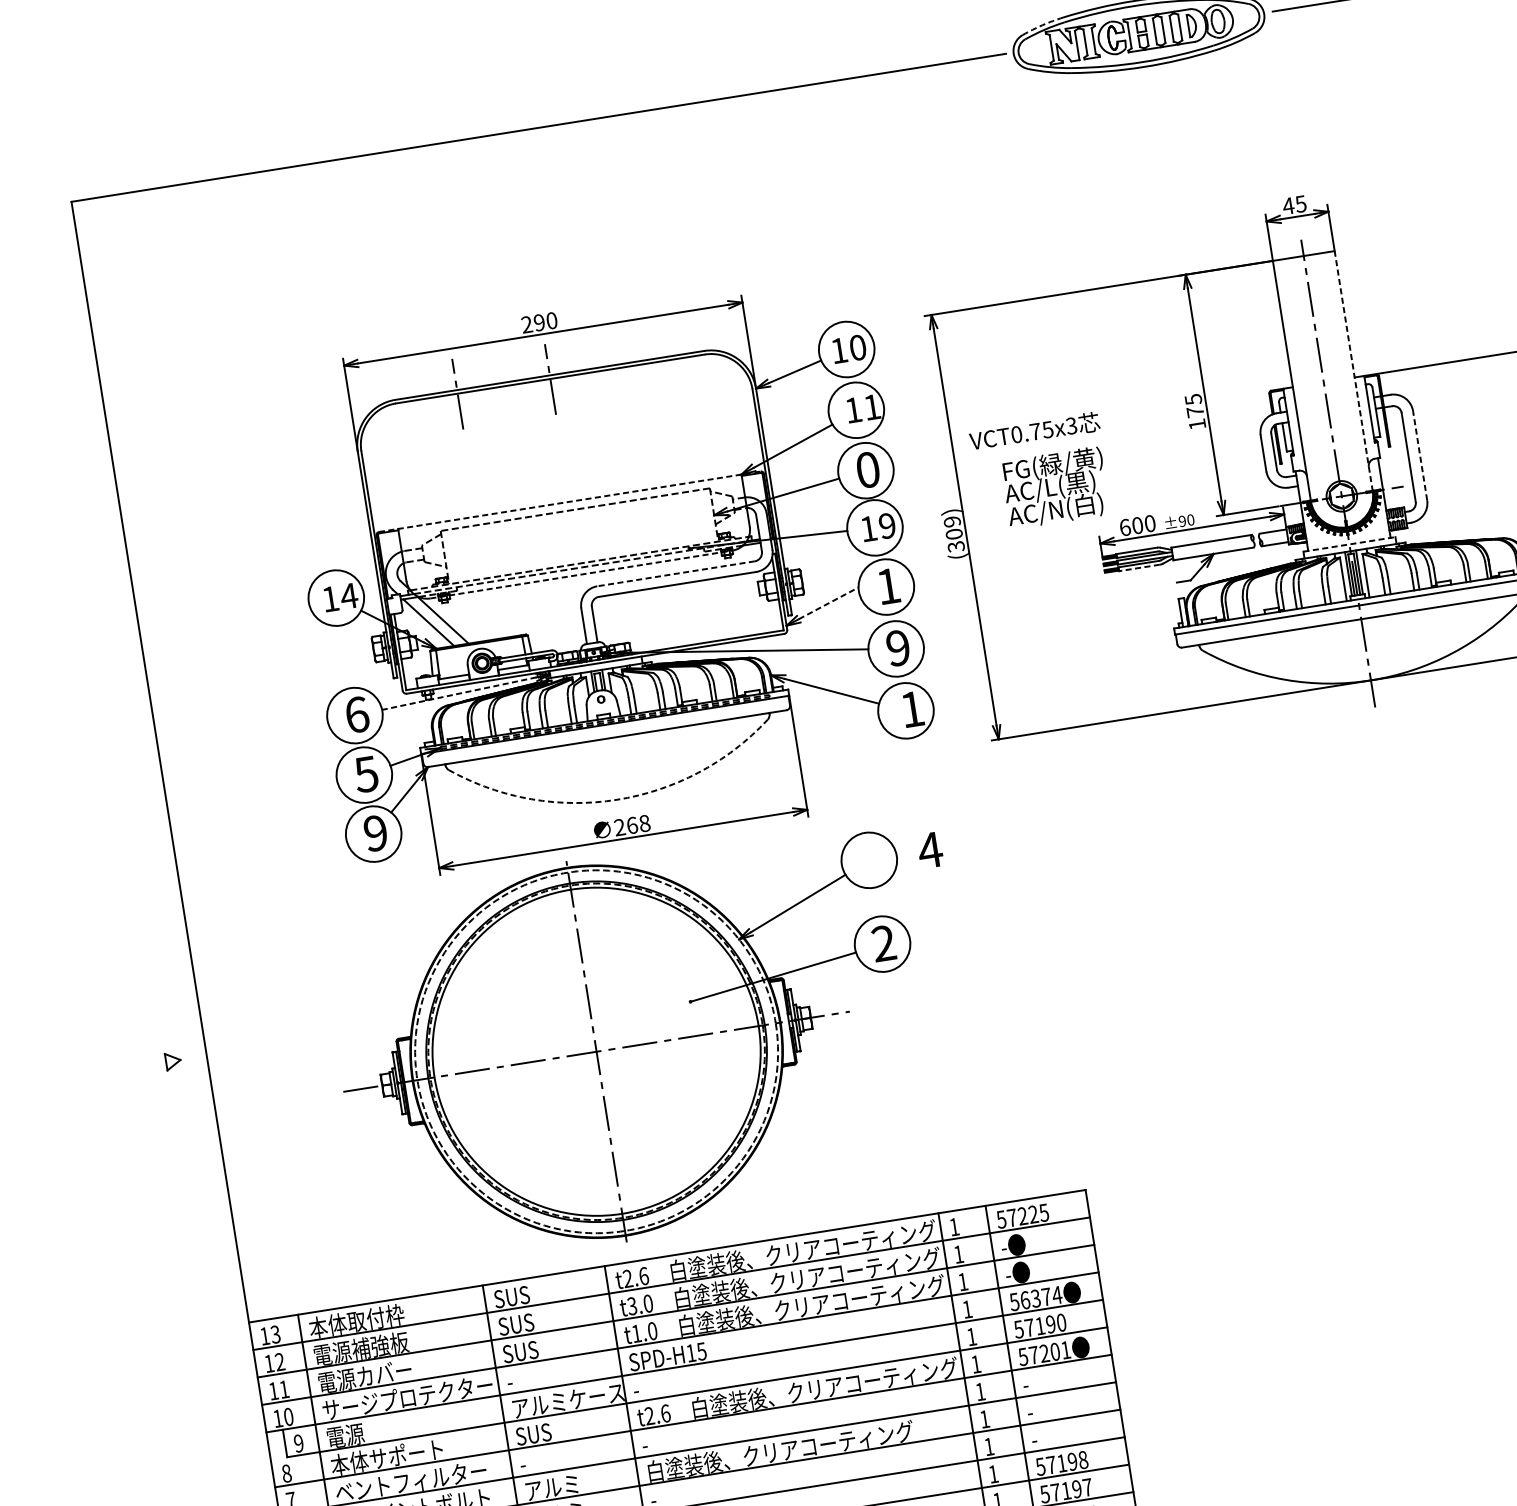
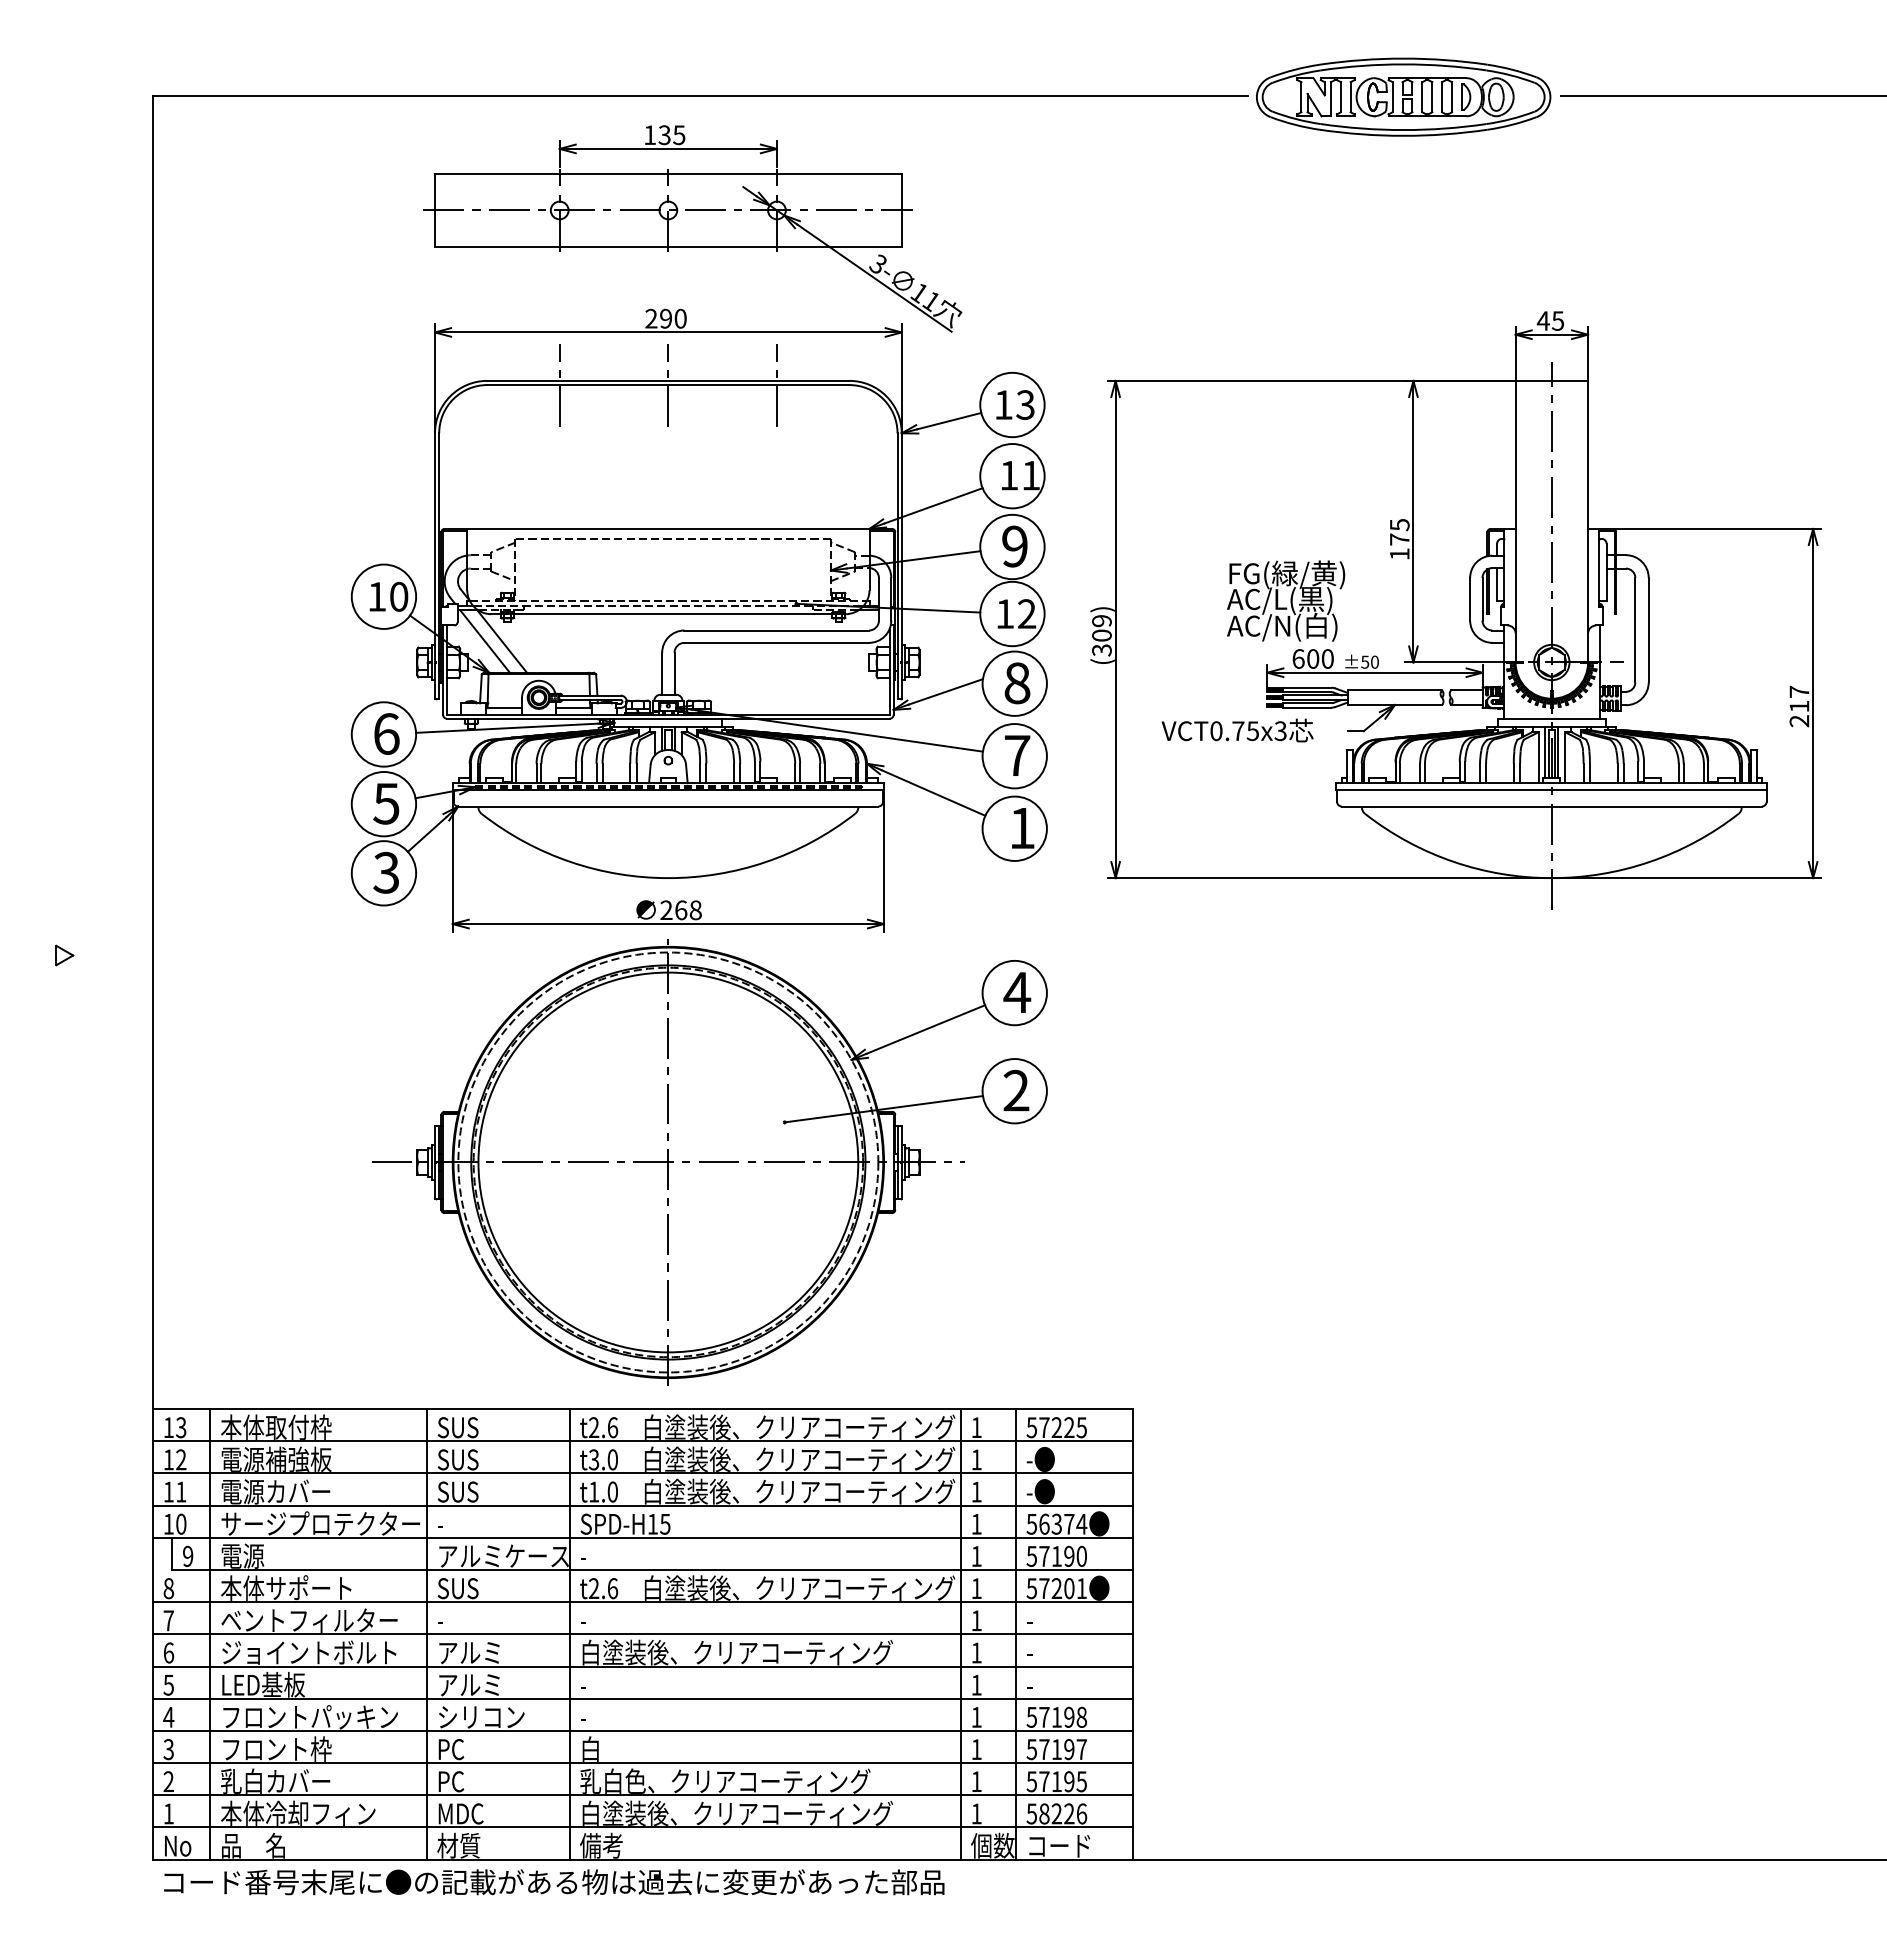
arc: (1042, 25) -> (1294, 69), dashed -> solid
part: (549, 242) -> (692, 228), added
text: (857, 347) -> (1025, 404), 10 -> 13
line: (642, 364) -> (776, 385), added
line: (1354, 371) -> (1588, 521), dashed -> solid
text: (1034, 431) -> (1237, 730), moved
line: (1419, 455) -> (1648, 629), dashed -> solid
text: (867, 469) -> (1014, 546), 0 -> 9
text: (1055, 487) -> (1286, 600), moved
line: (569, 501) -> (668, 528), dashed -> solid
text: (1182, 520) -> (1365, 661), ±90 -> ±50
text: (887, 525) -> (1027, 613), 19 -> 12
line: (1349, 544) -> (1551, 718), dashed -> solid
line: (1139, 567) -> (1307, 707), dashed -> solid
line: (675, 573) -> (776, 630), dashed -> solid
line: (581, 574) -> (668, 614), dashed -> solid
text: (888, 586) -> (1017, 683), 1 -> 8
text: (348, 595) -> (398, 596), 14 -> 10
line: (829, 602) -> (946, 691), dashed -> solid
text: (898, 647) -> (1017, 755), 9 -> 7
line: (458, 693) -> (506, 728), dashed -> solid
arc: (617, 800) -> (668, 878), dashed -> solid
text: (375, 833) -> (386, 872), 9 -> 3
part: (631, 1046) -> (709, 1162), moved
part: (173, 1061) -> (64, 955), moved

